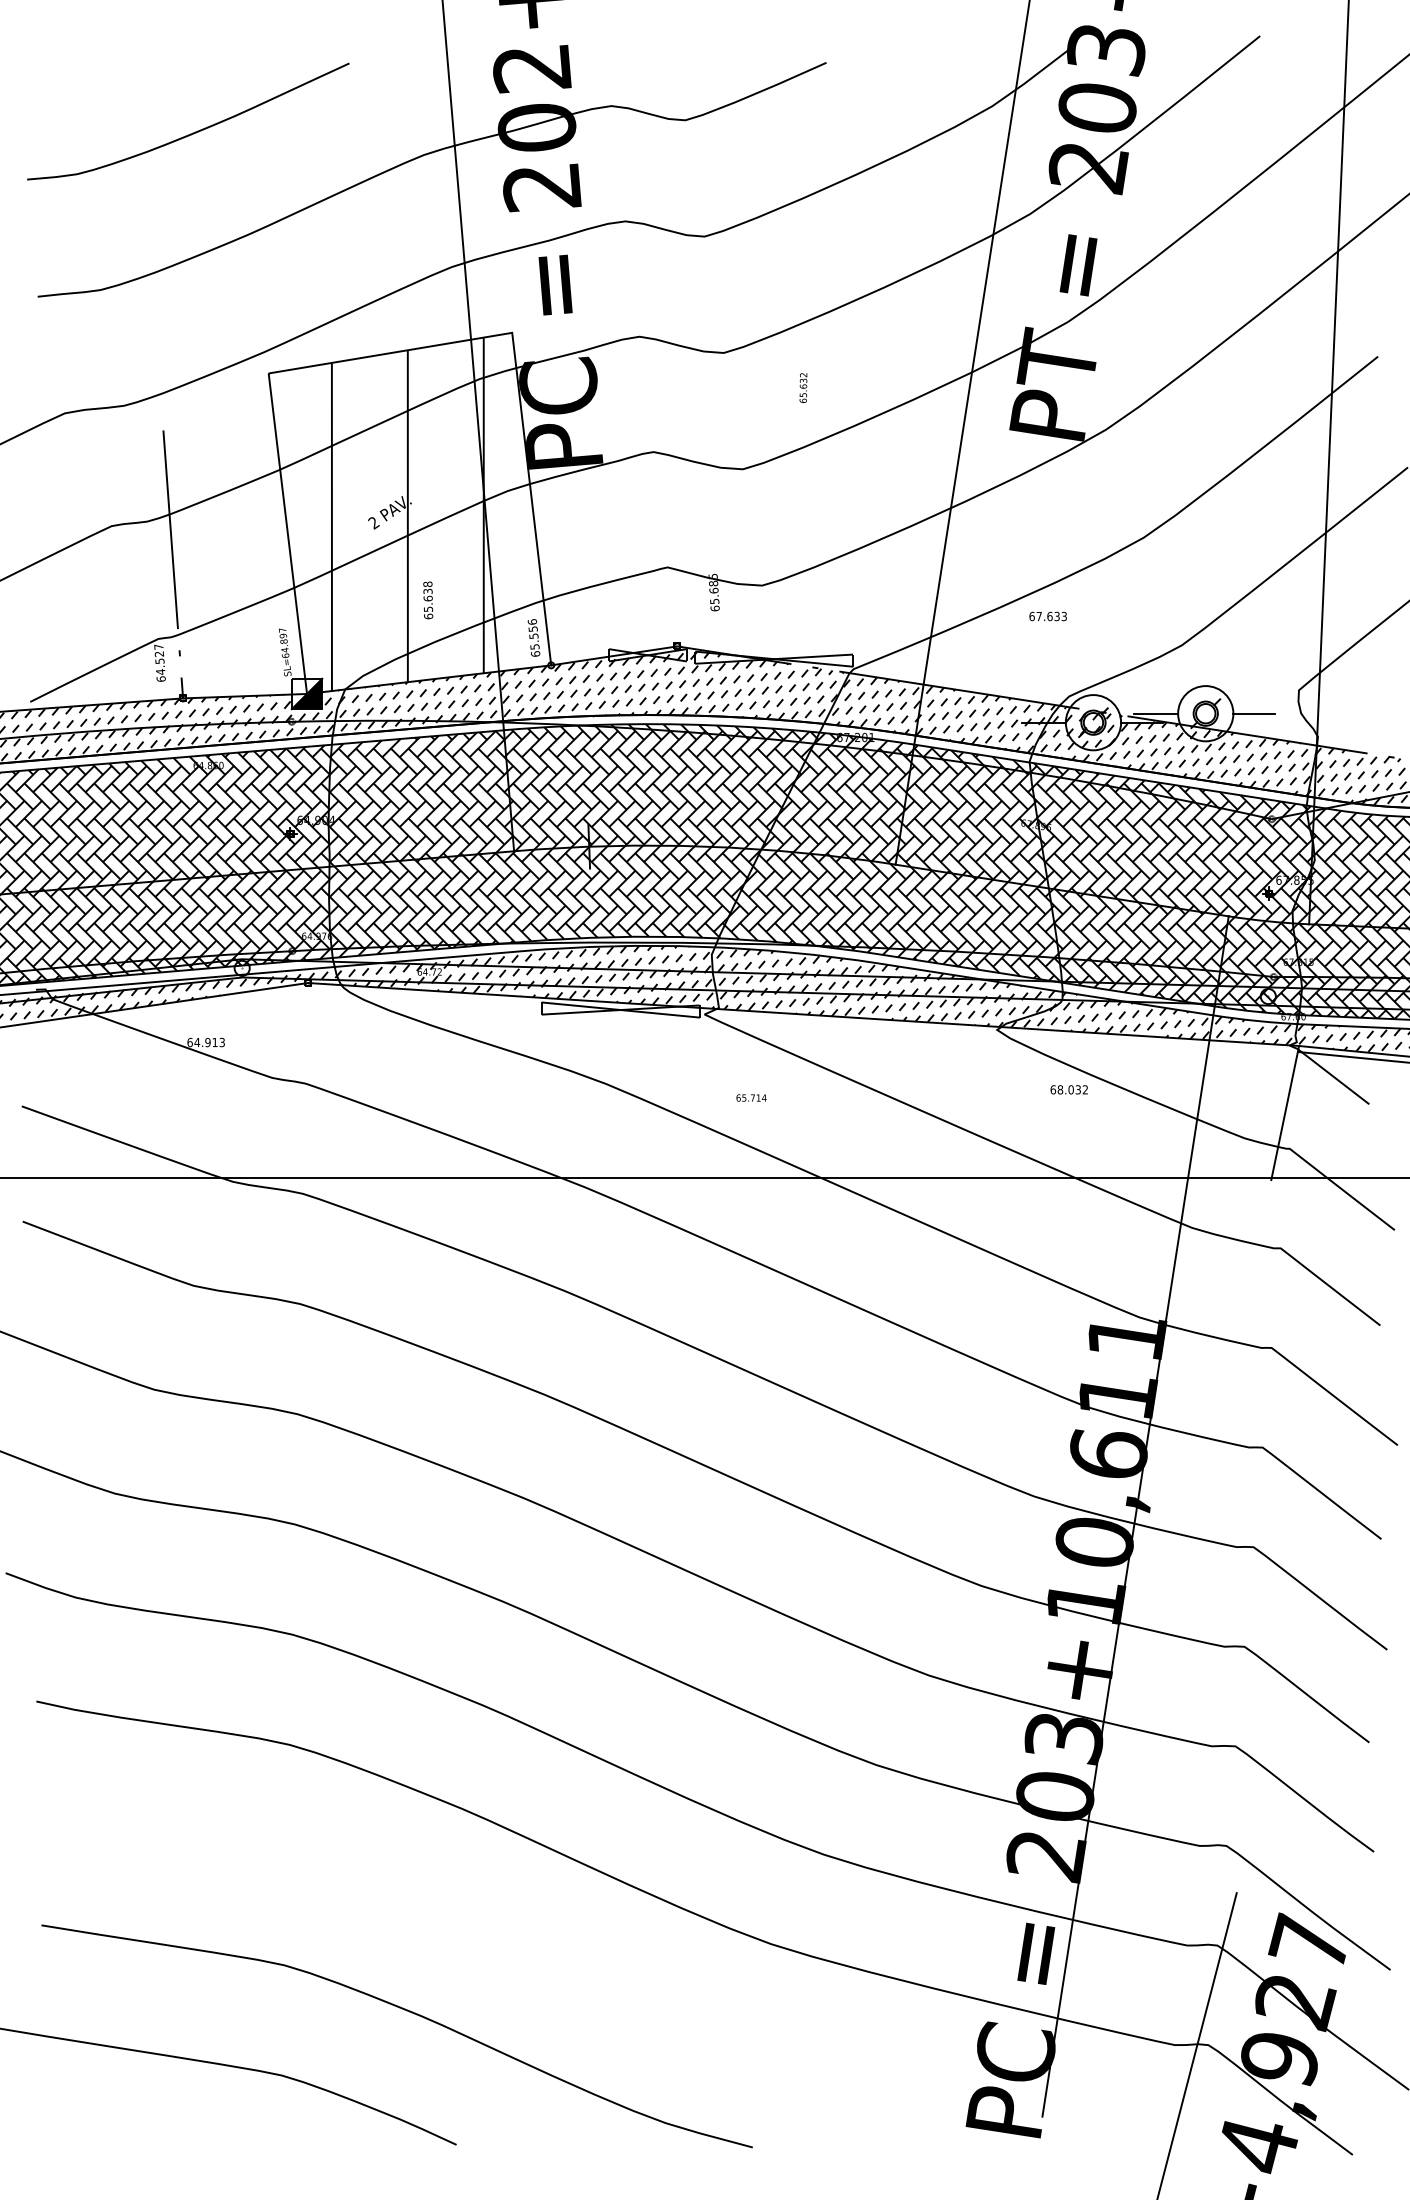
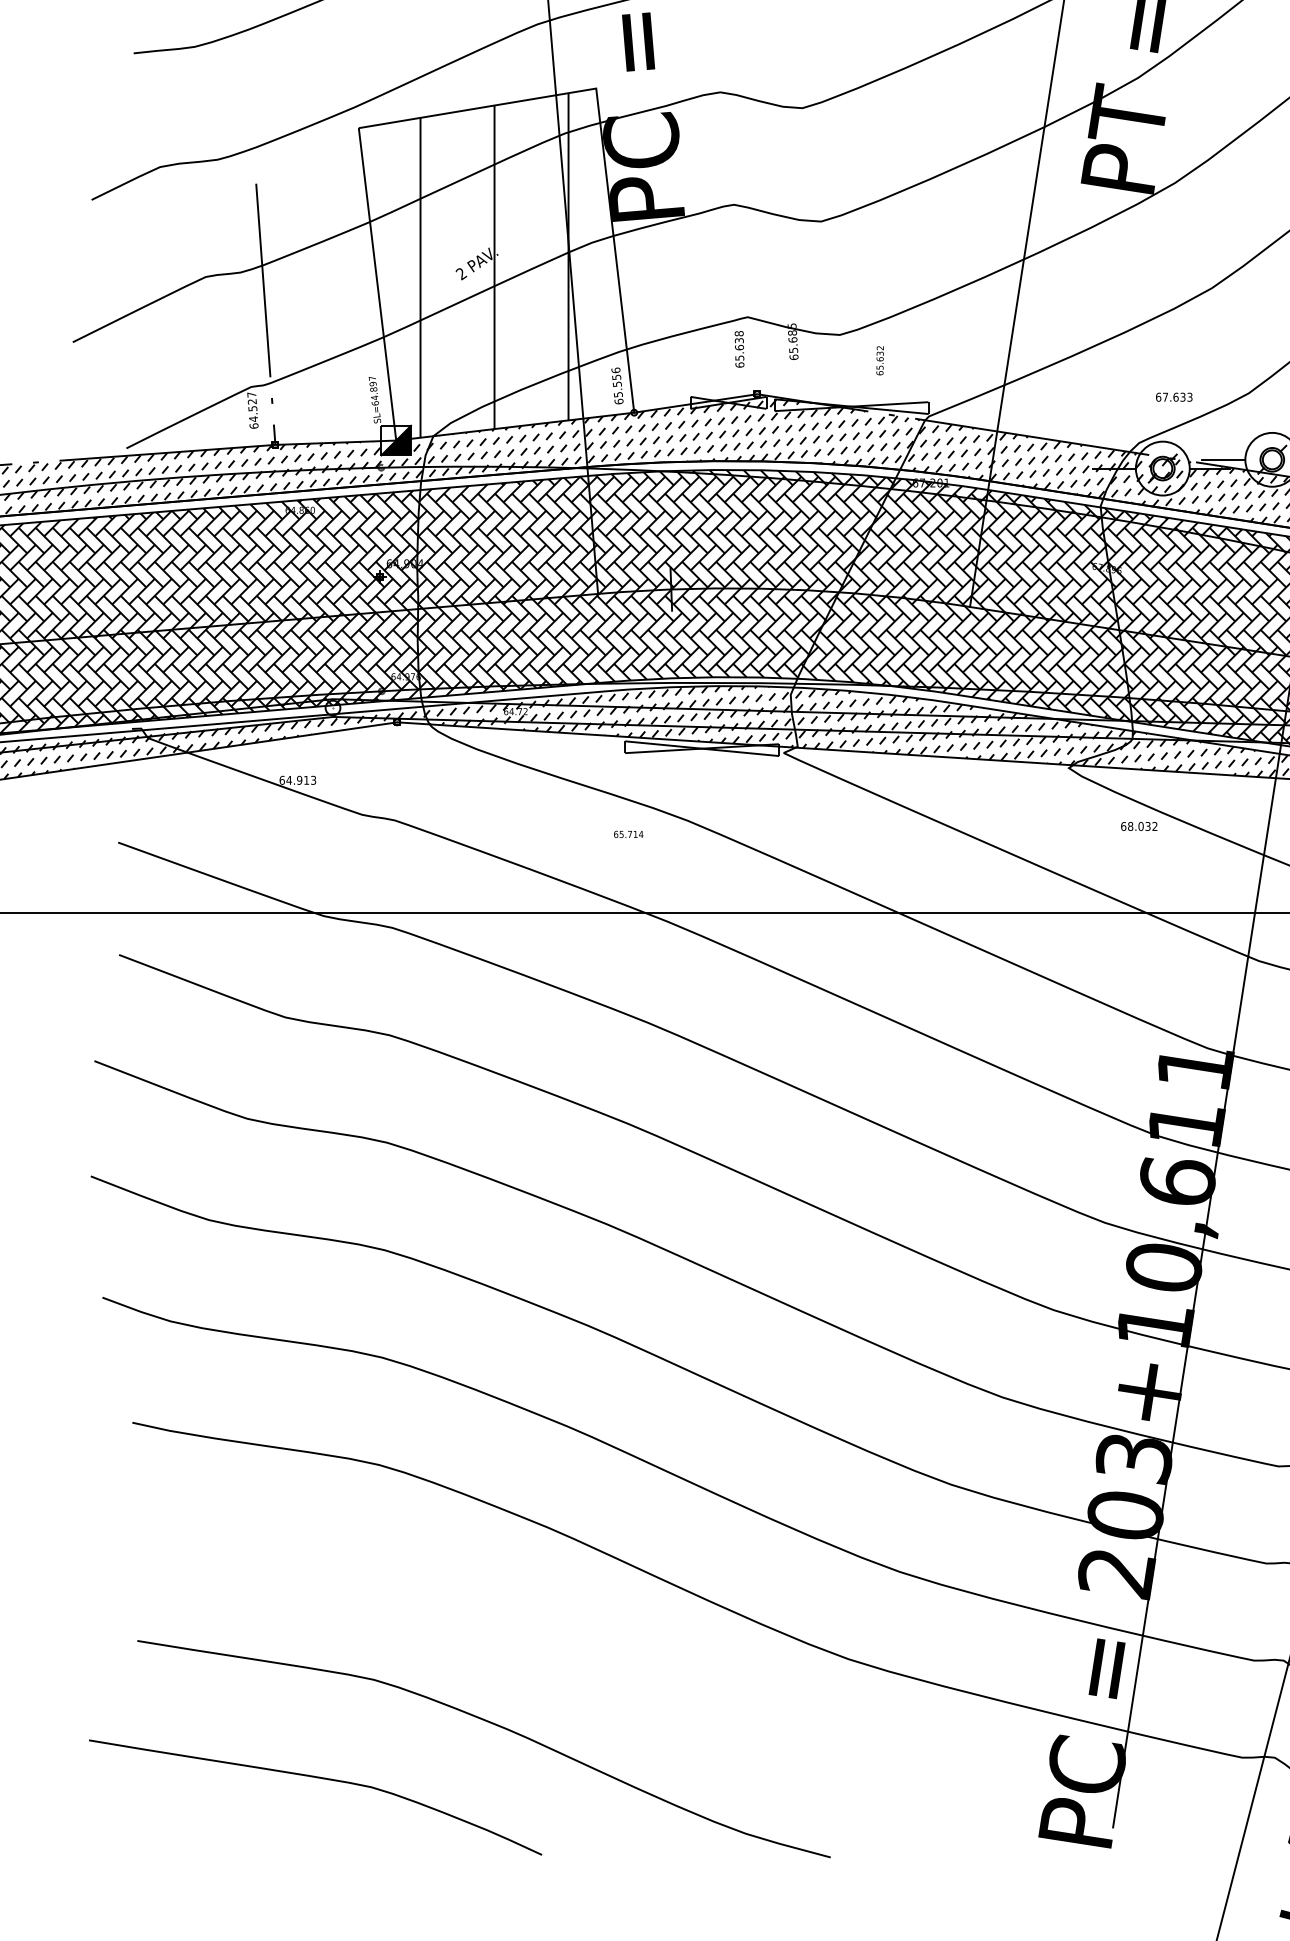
text: (803, 387) -> (880, 360), moved
text: (428, 600) -> (739, 349), moved
text: (1047, 616) -> (1173, 397), moved
text: (751, 1097) -> (628, 833), moved

